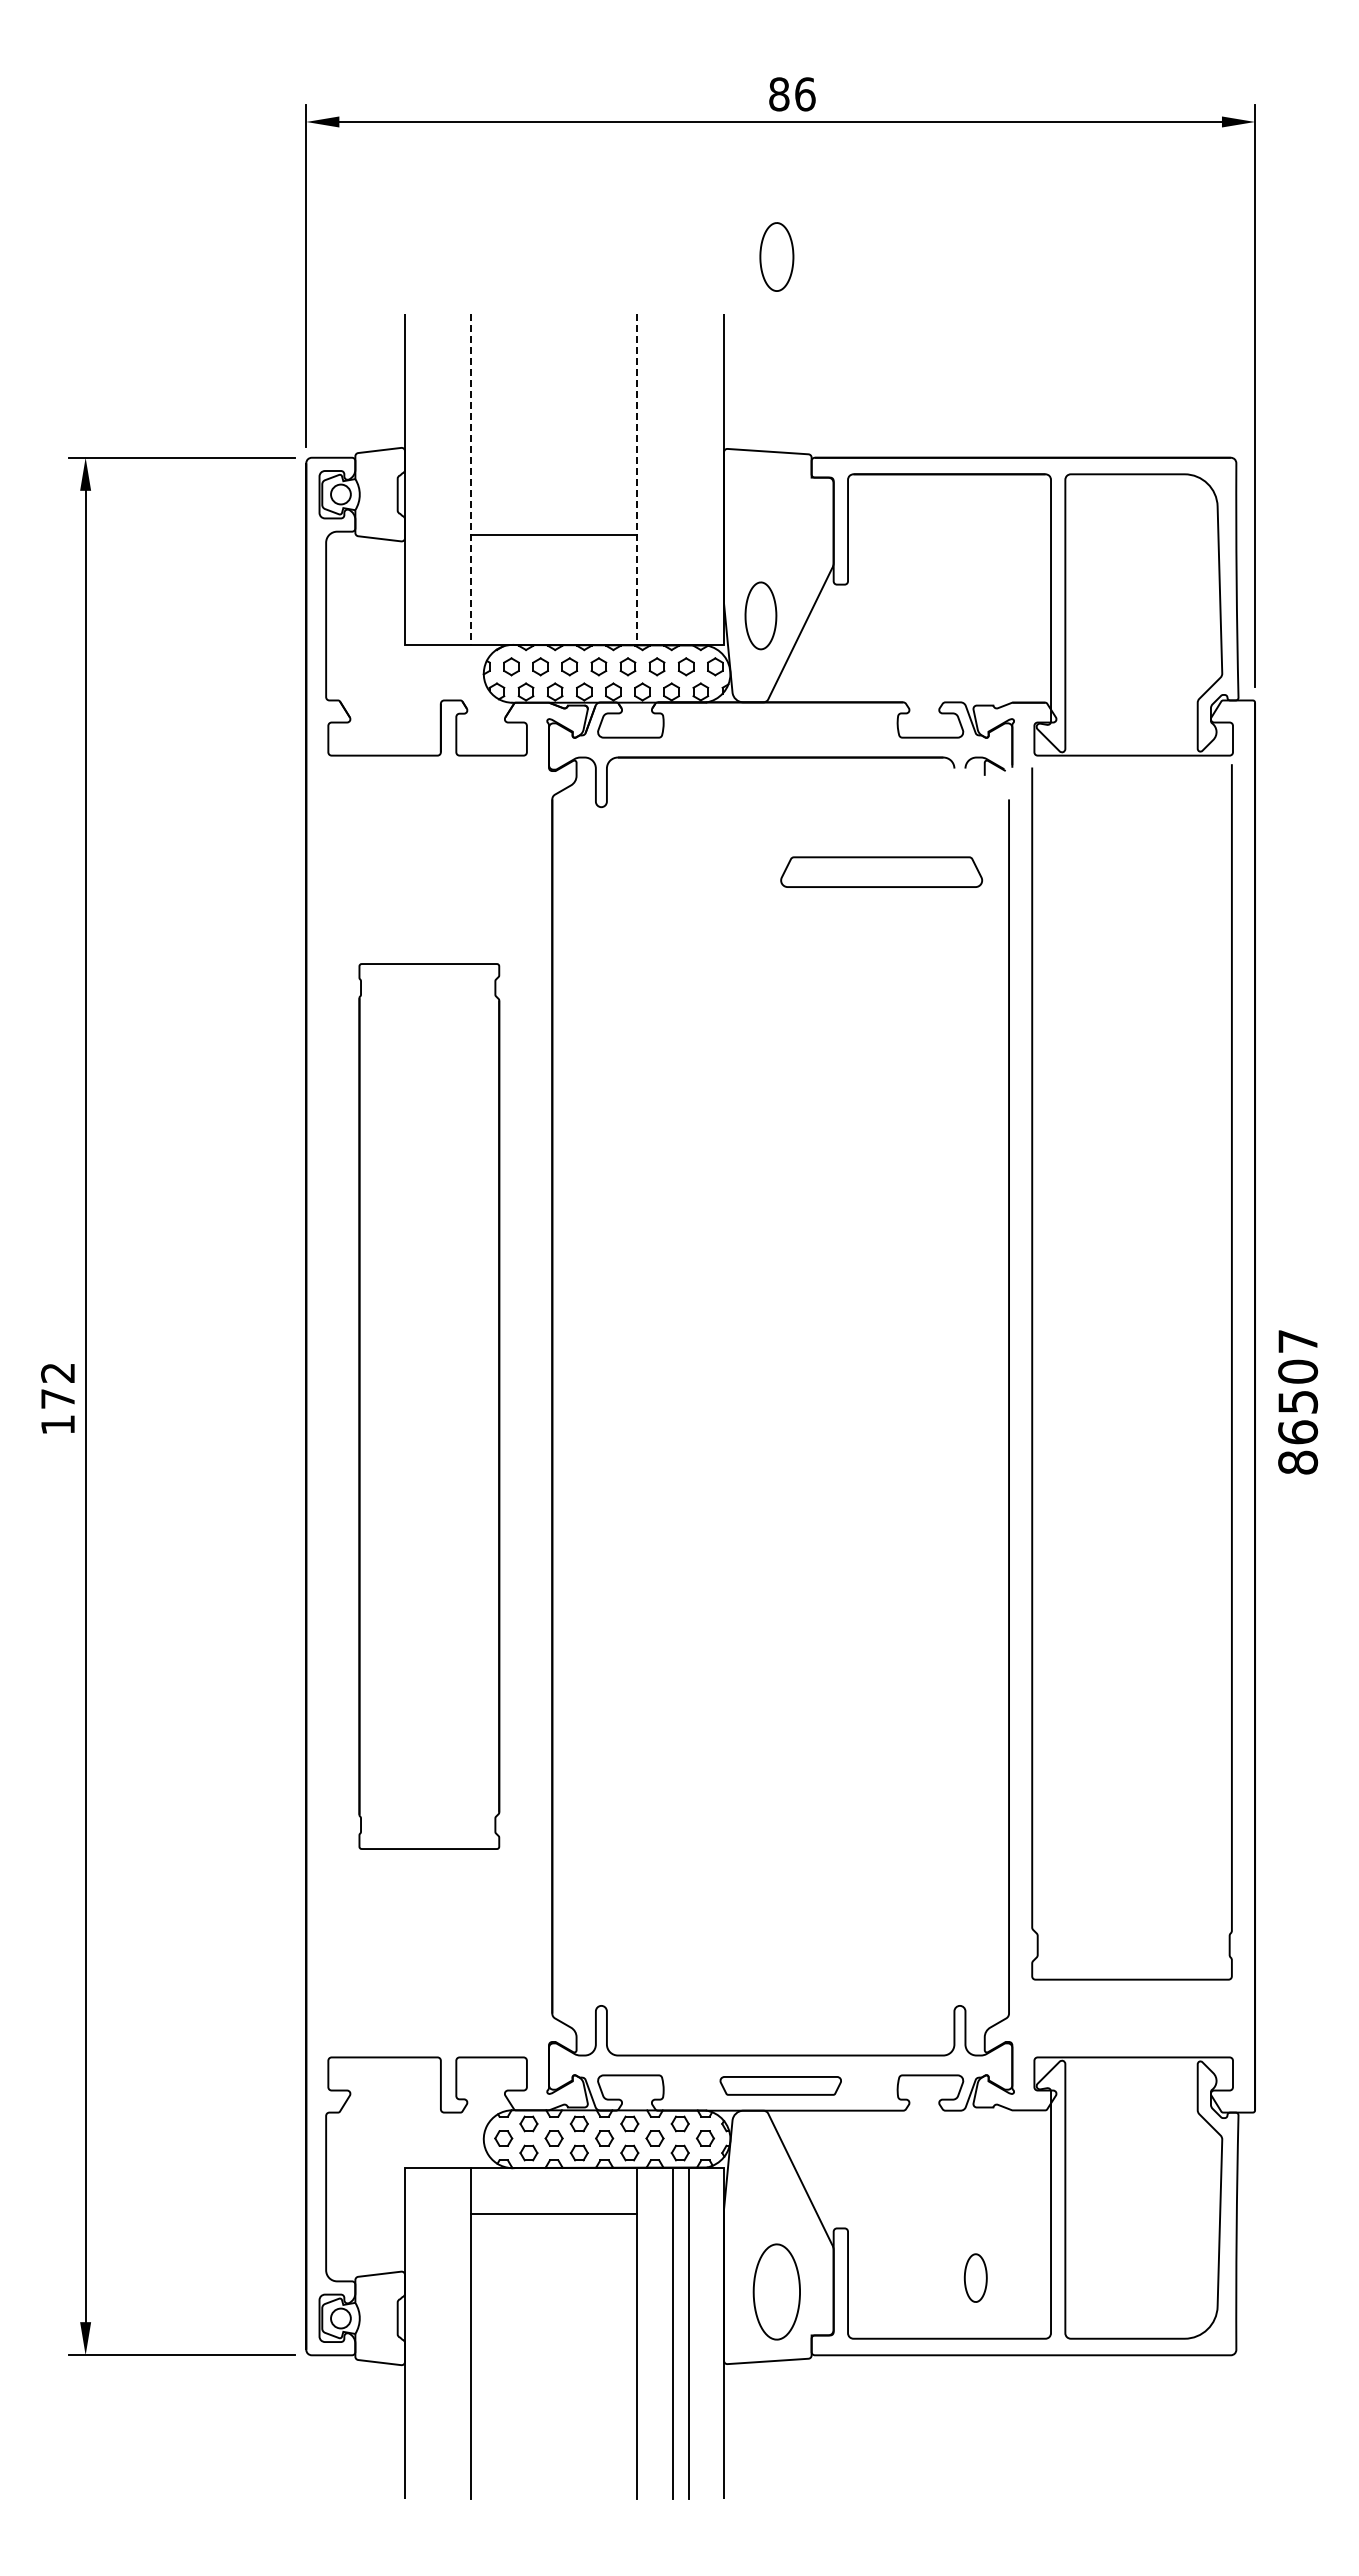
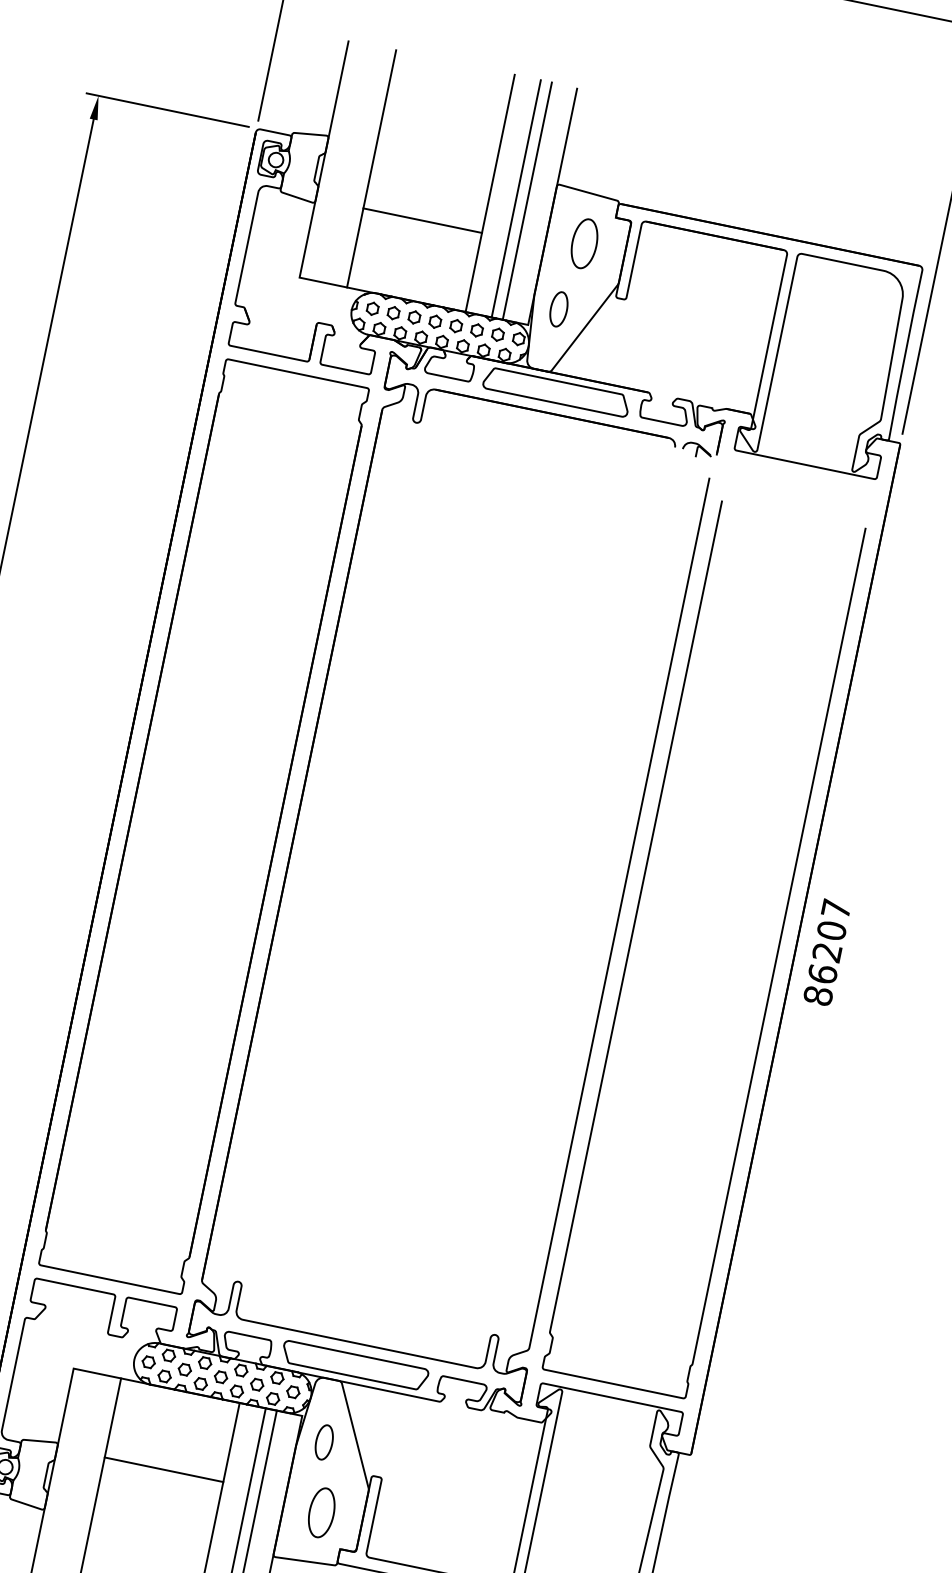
part: (776, 256) -> (584, 243), moved
line: (673, 479) -> (516, 198), added
line: (688, 479) -> (527, 200), added
line: (471, 480) -> (371, 169), dashed -> solid
line: (636, 480) -> (489, 193), dashed -> solid
part: (760, 615) -> (558, 309), size x0.71
part: (881, 871) -> (556, 391), moved
curve: (1033, 1372) -> (633, 934), moved
text: (1298, 1402) -> (827, 952), 86507 -> 86207
part: (429, 1406) -> (204, 826), size x1.43
part: (780, 2085) -> (354, 1365), size x1.67
line: (553, 2214) -> (163, 1470), moved
part: (975, 2277) -> (324, 1441), moved
part: (776, 2291) -> (321, 1512), size x0.71

